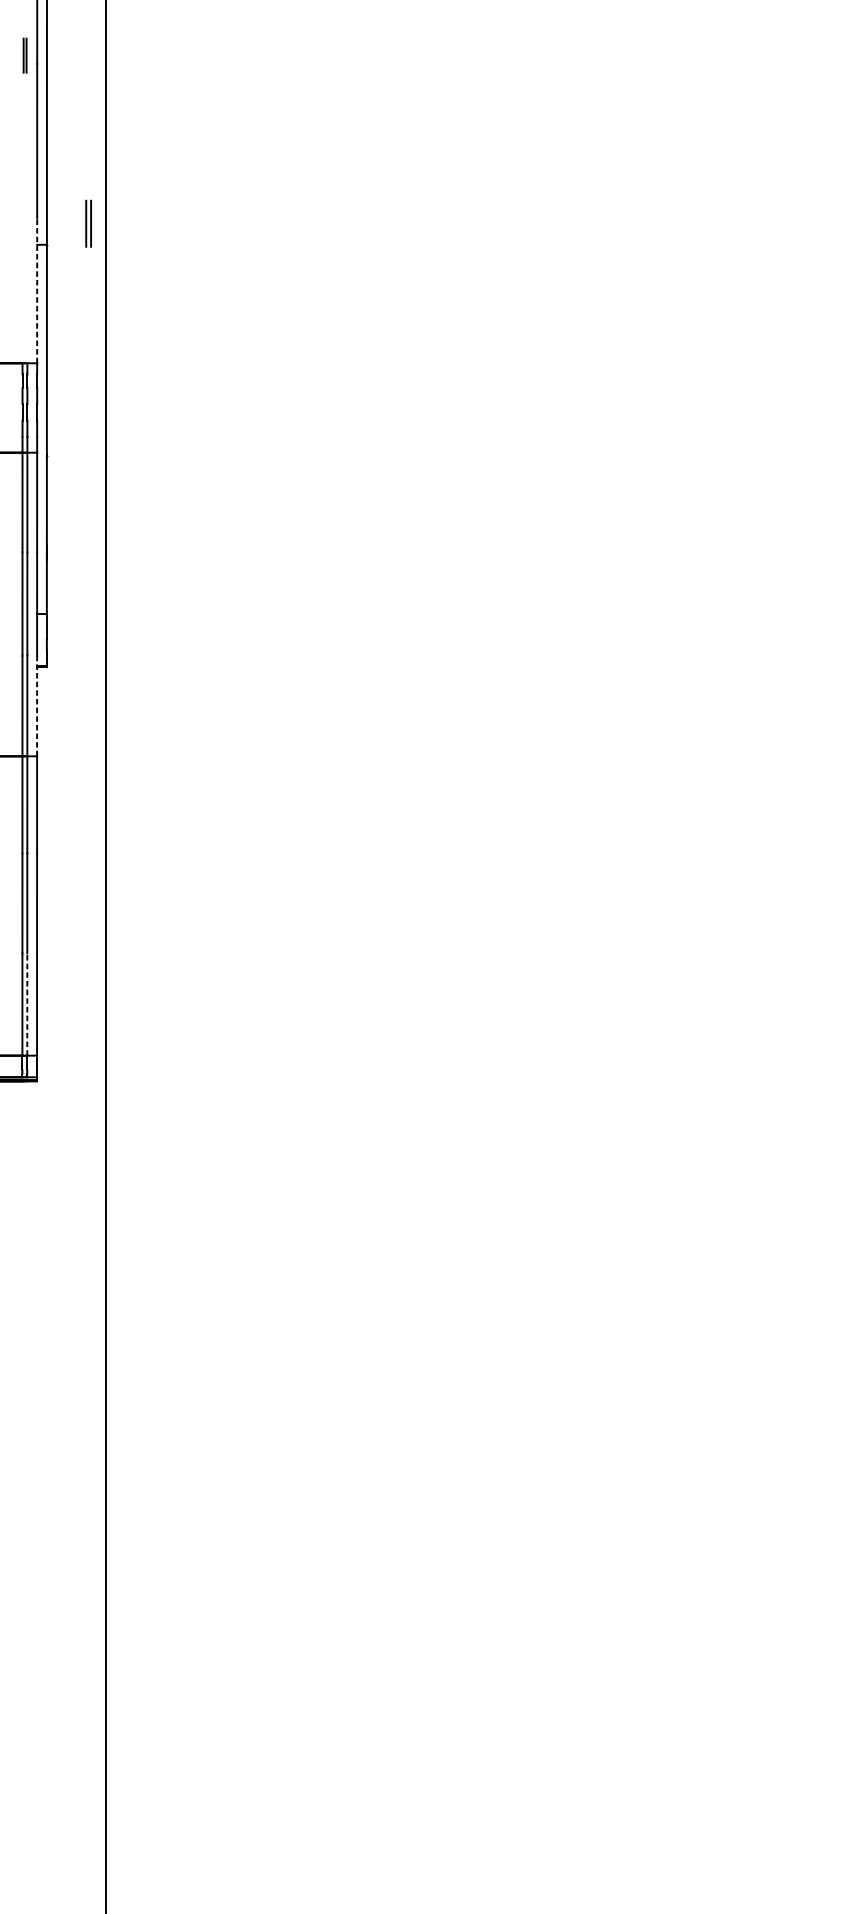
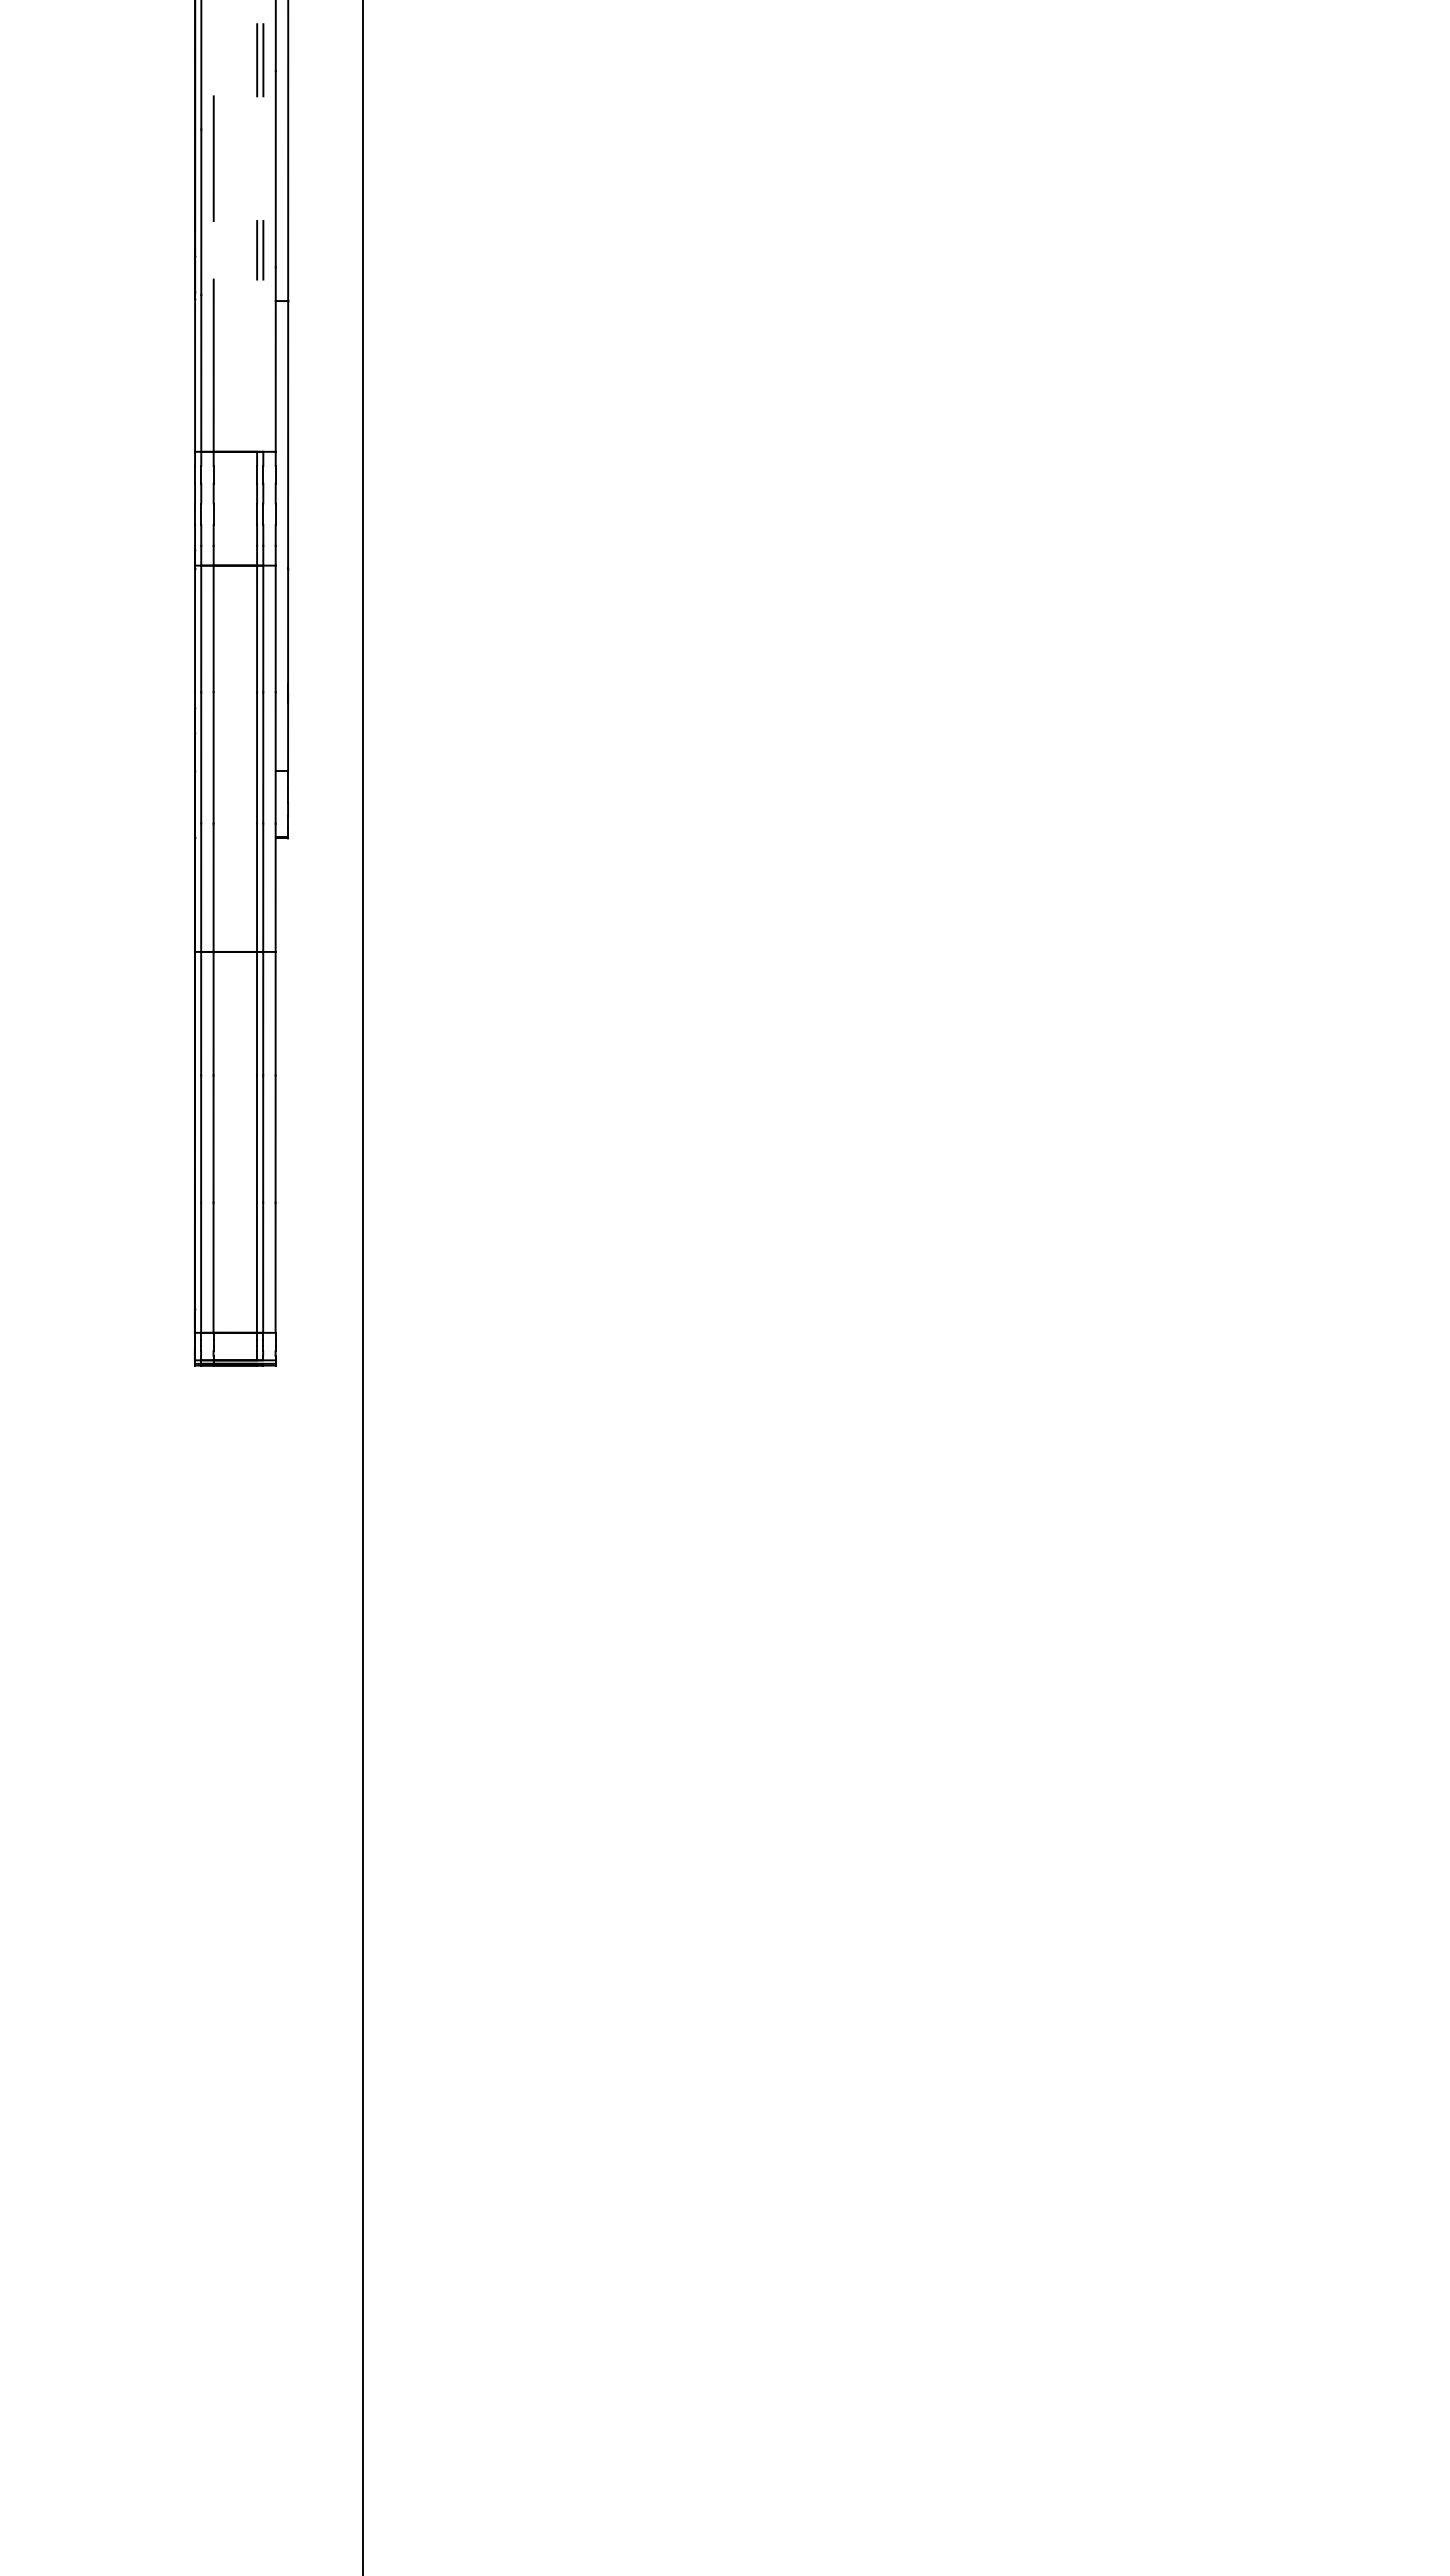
part: (25, 55) -> (260, 60), size x1.67
part: (88, 223) -> (260, 250), moved
line: (36, 290) -> (275, 359), dashed -> solid
line: (36, 705) -> (275, 887), dashed -> solid
line: (27, 1004) -> (263, 1267), dashed -> solid

